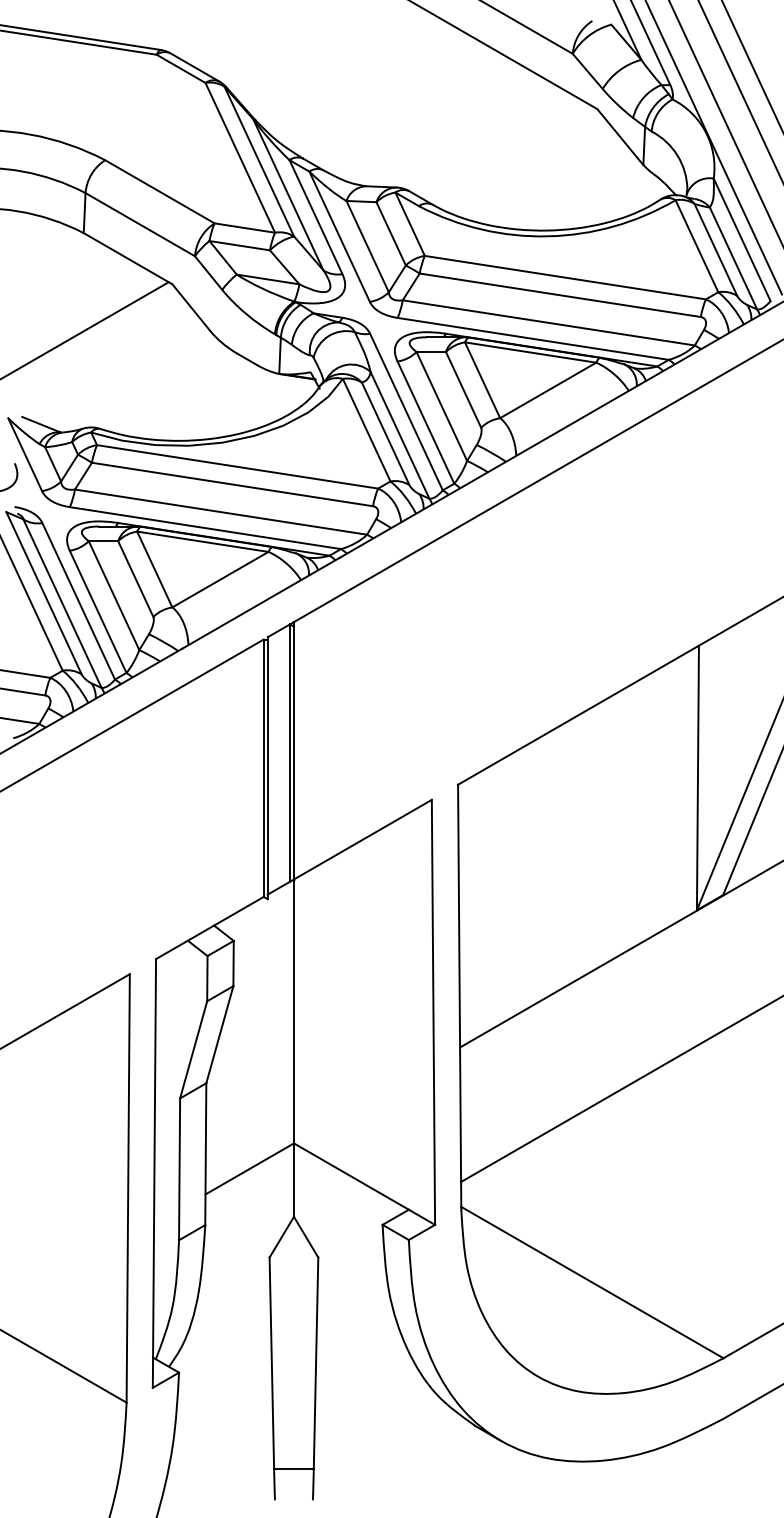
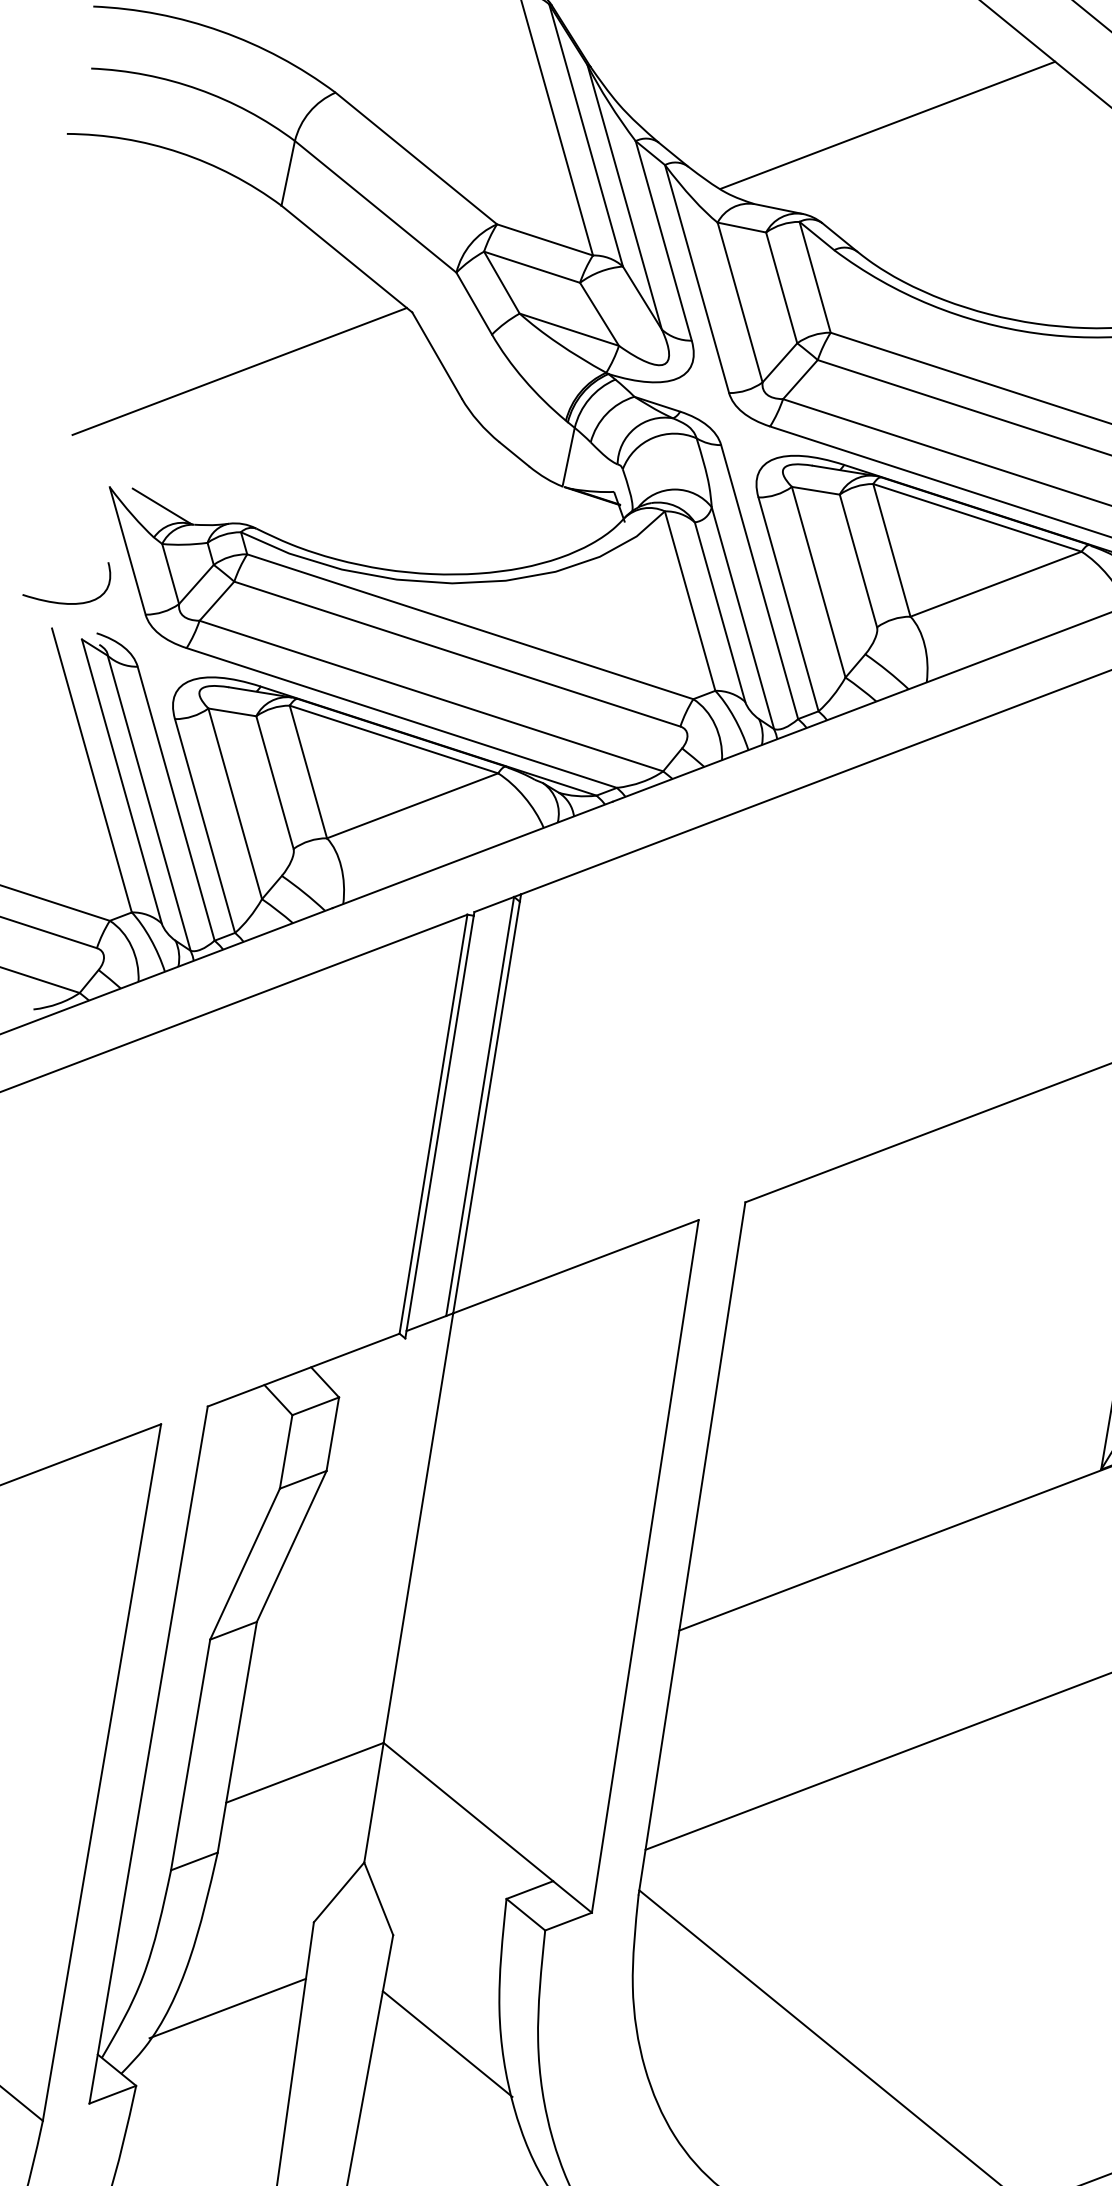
line: (438, 125) -> (887, 124), added
line: (226, 1317) -> (227, 2008), added
line: (361, 1317) -> (447, 2044), added

